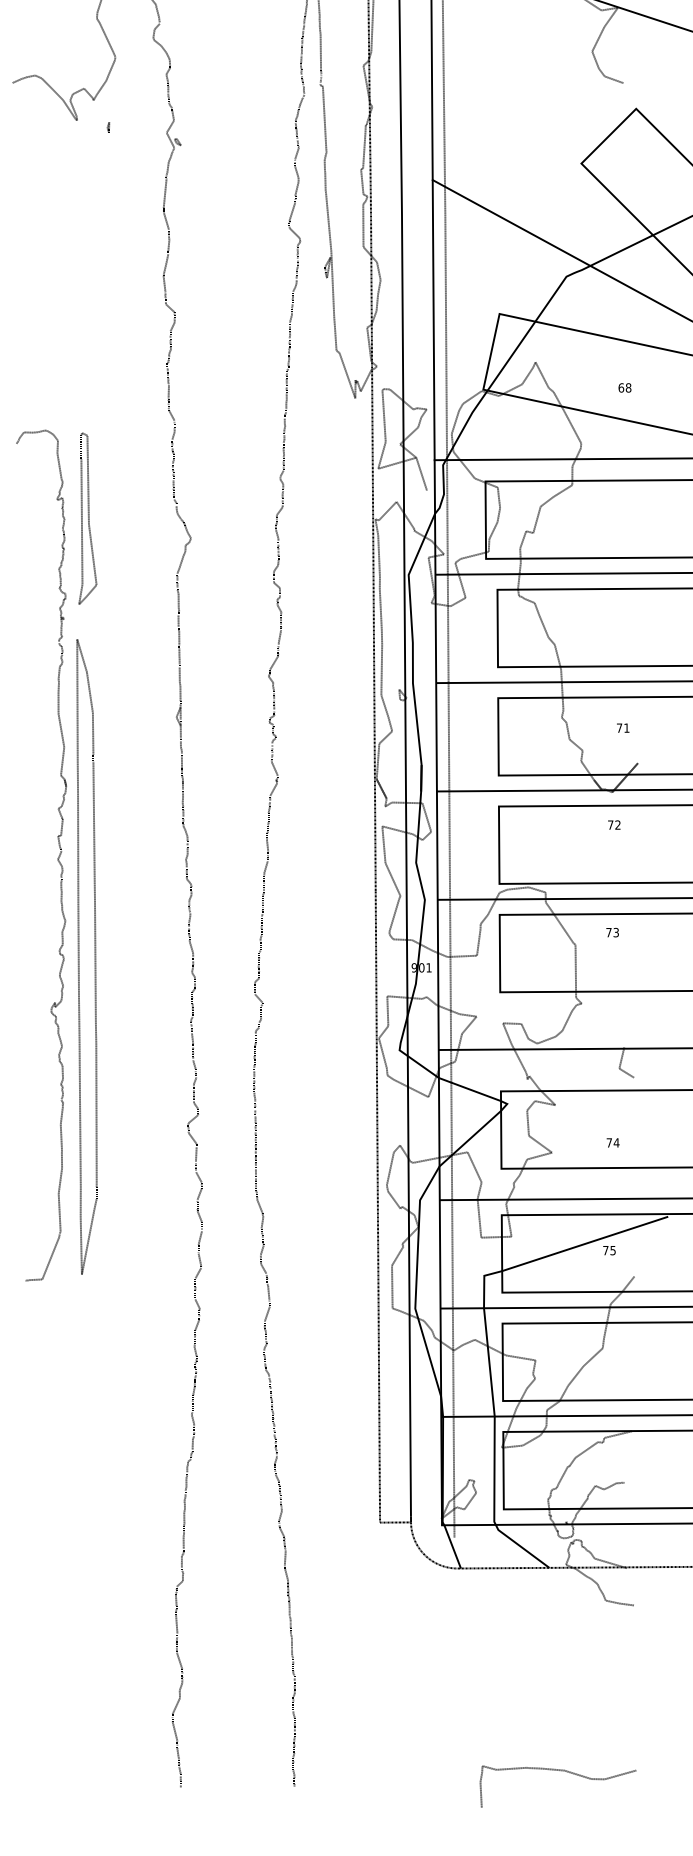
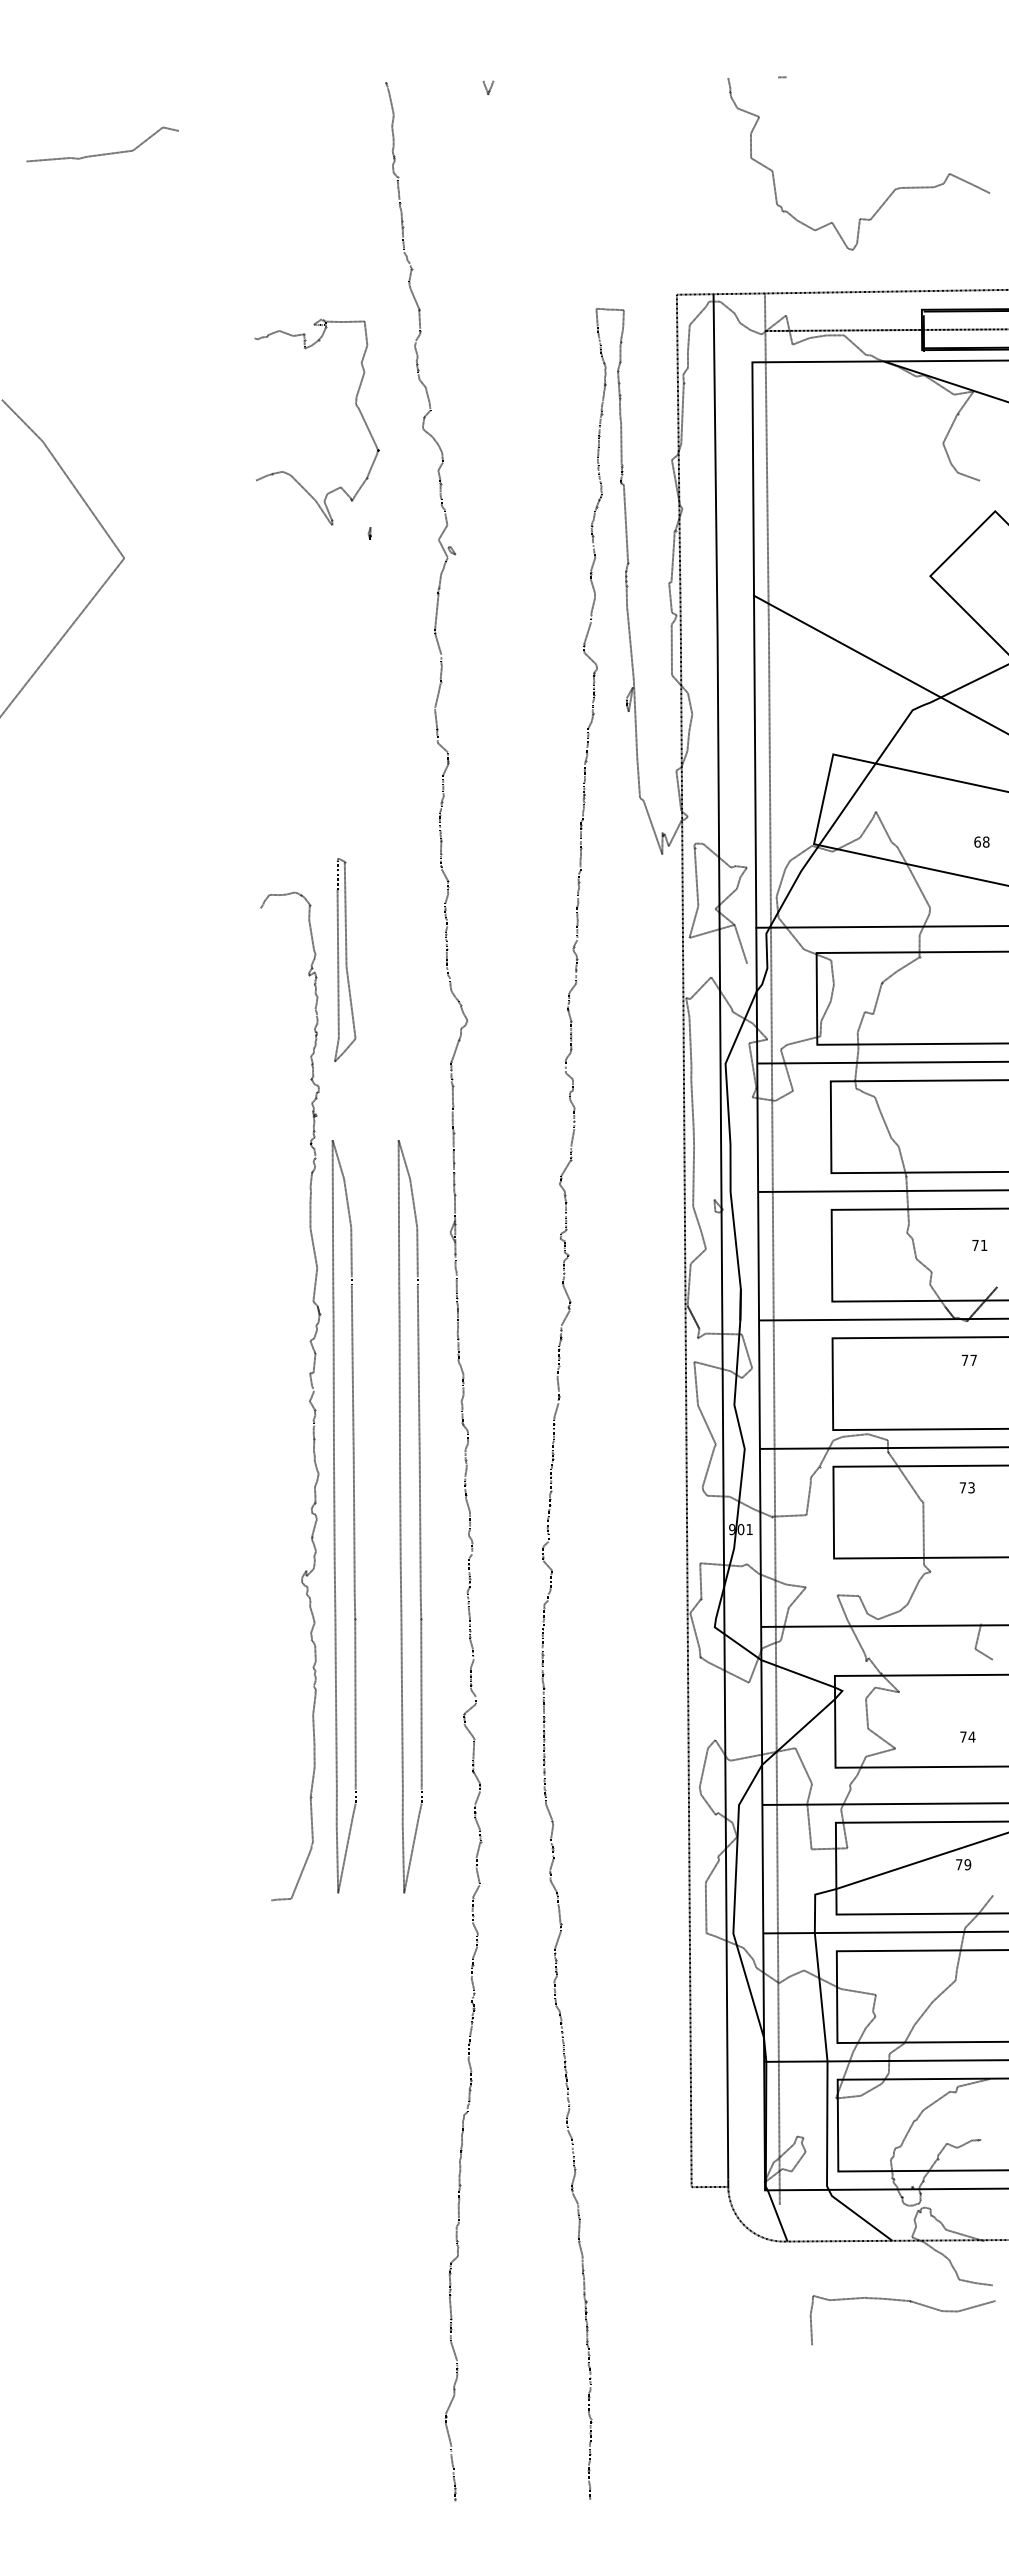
part: (88, 518) -> (345, 959), moved
text: (617, 824) -> (973, 1359), 72 -> 77
part: (135, 956) -> (401, 1516), added
text: (612, 1250) -> (967, 1864), 75 -> 79
curve: (557, 1770) -> (902, 2301), moved

